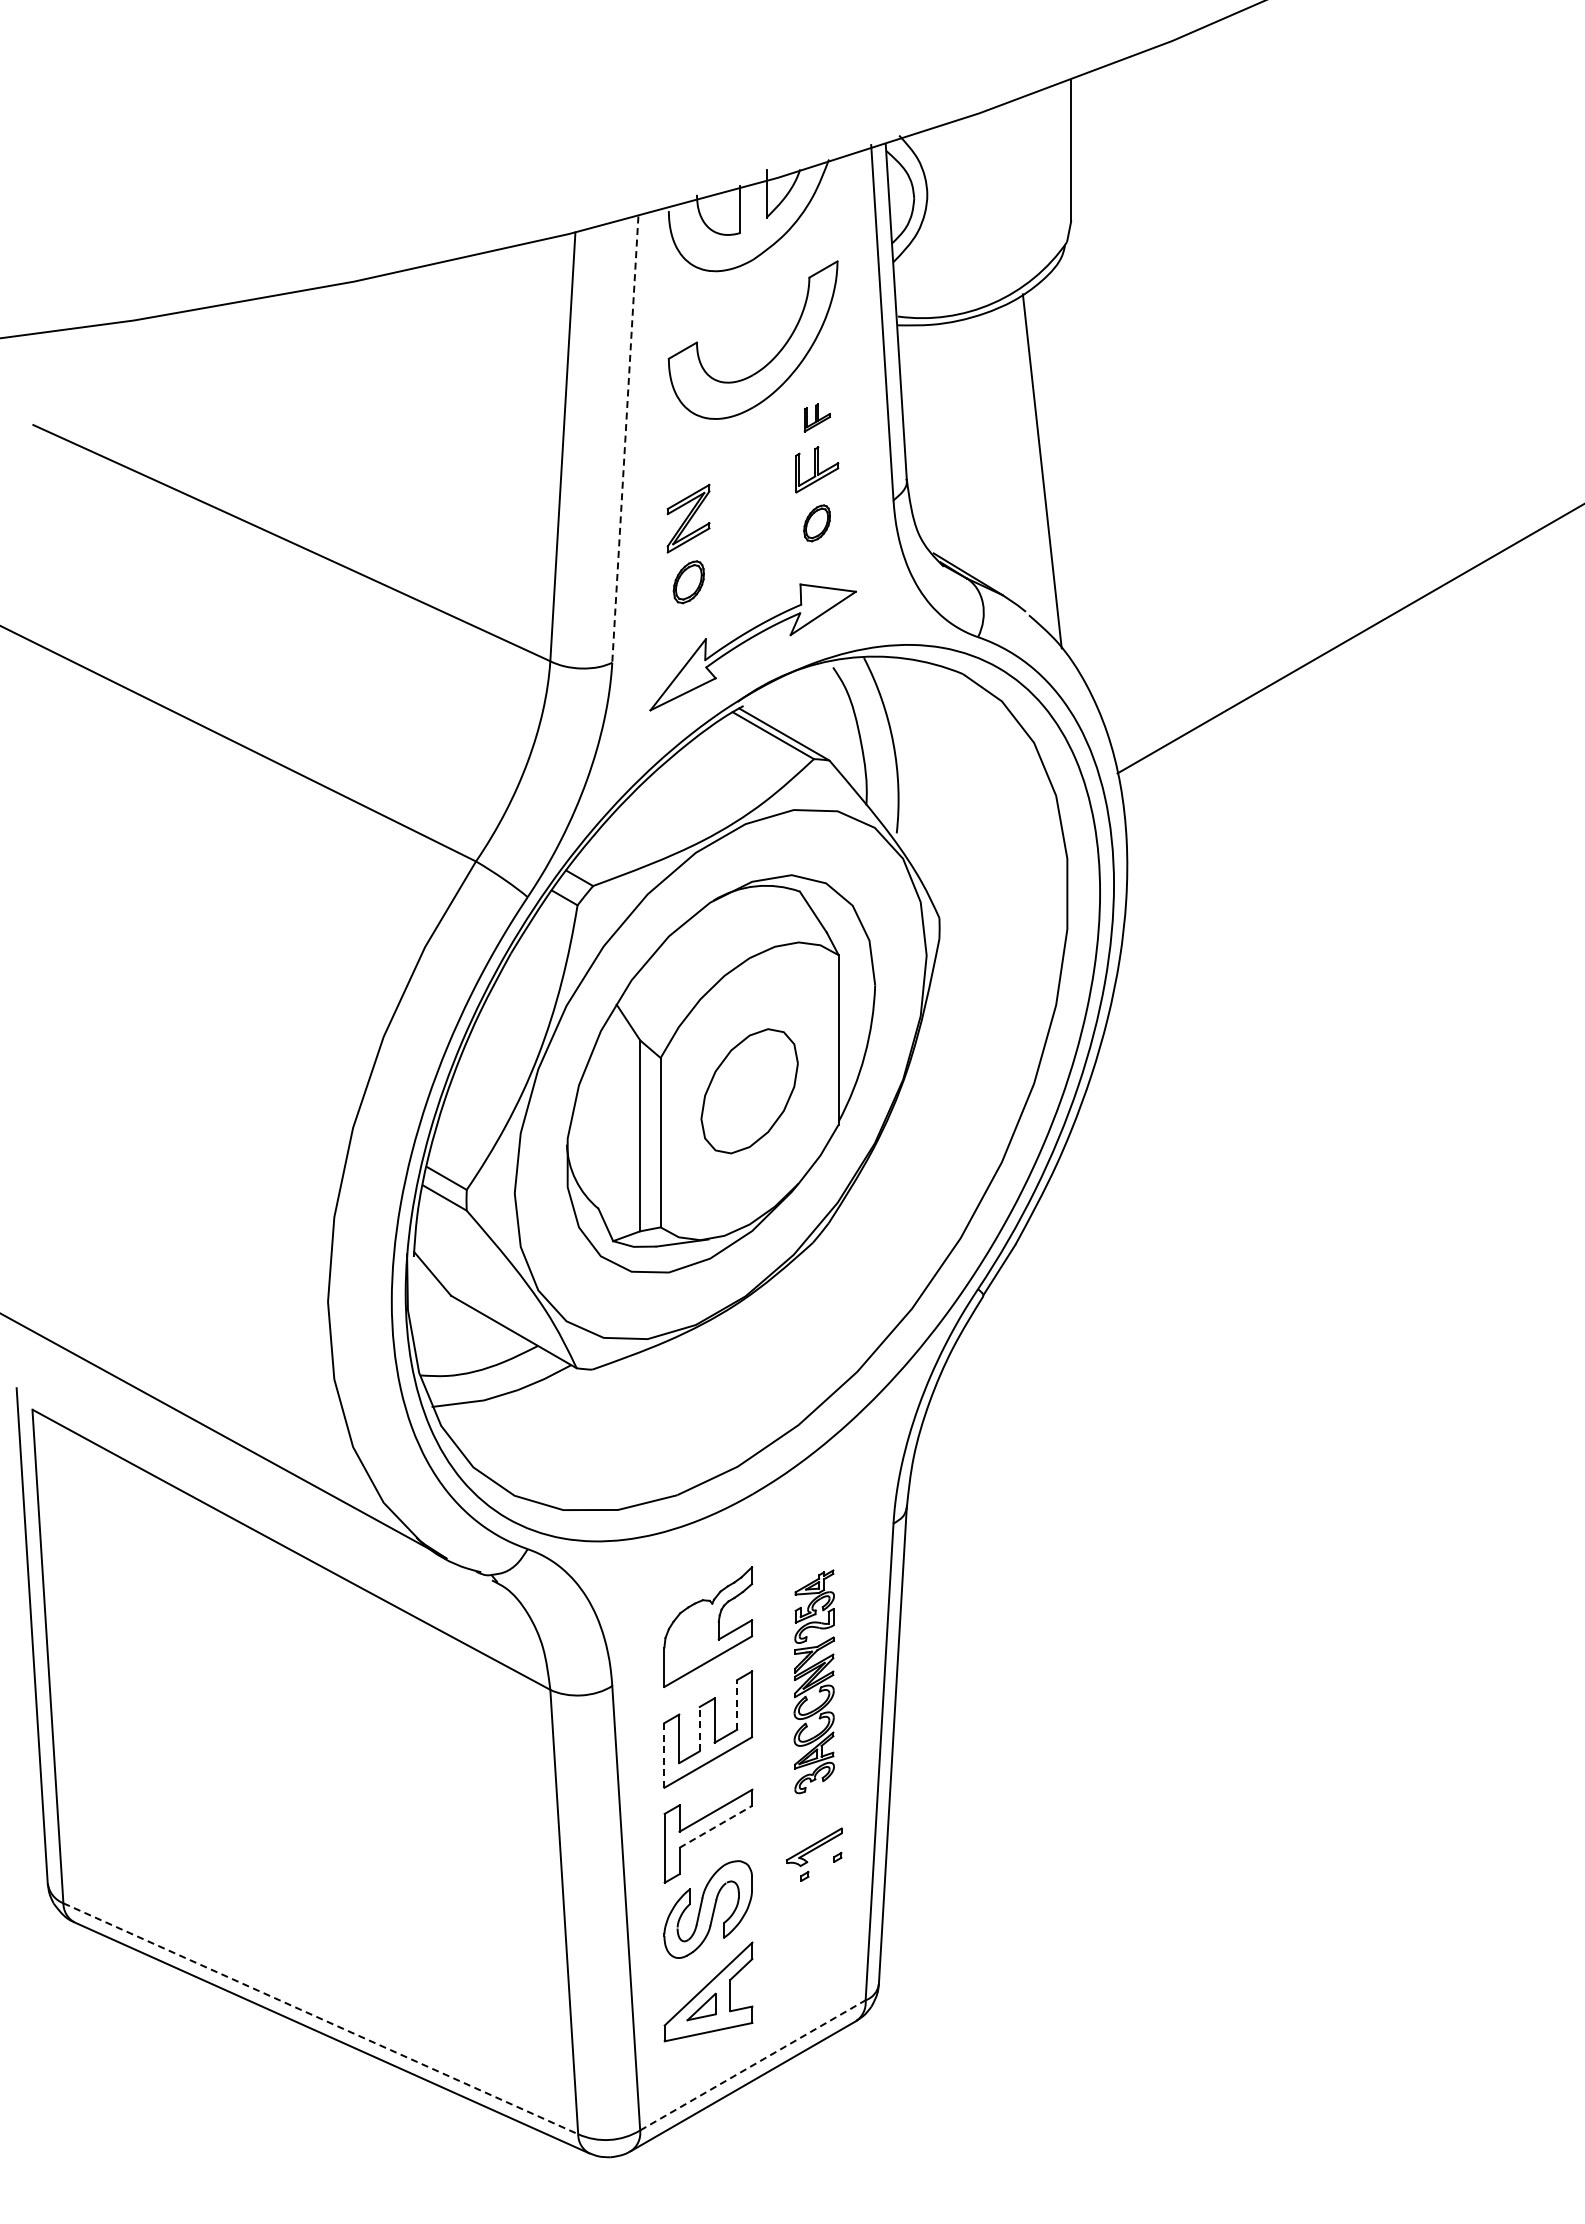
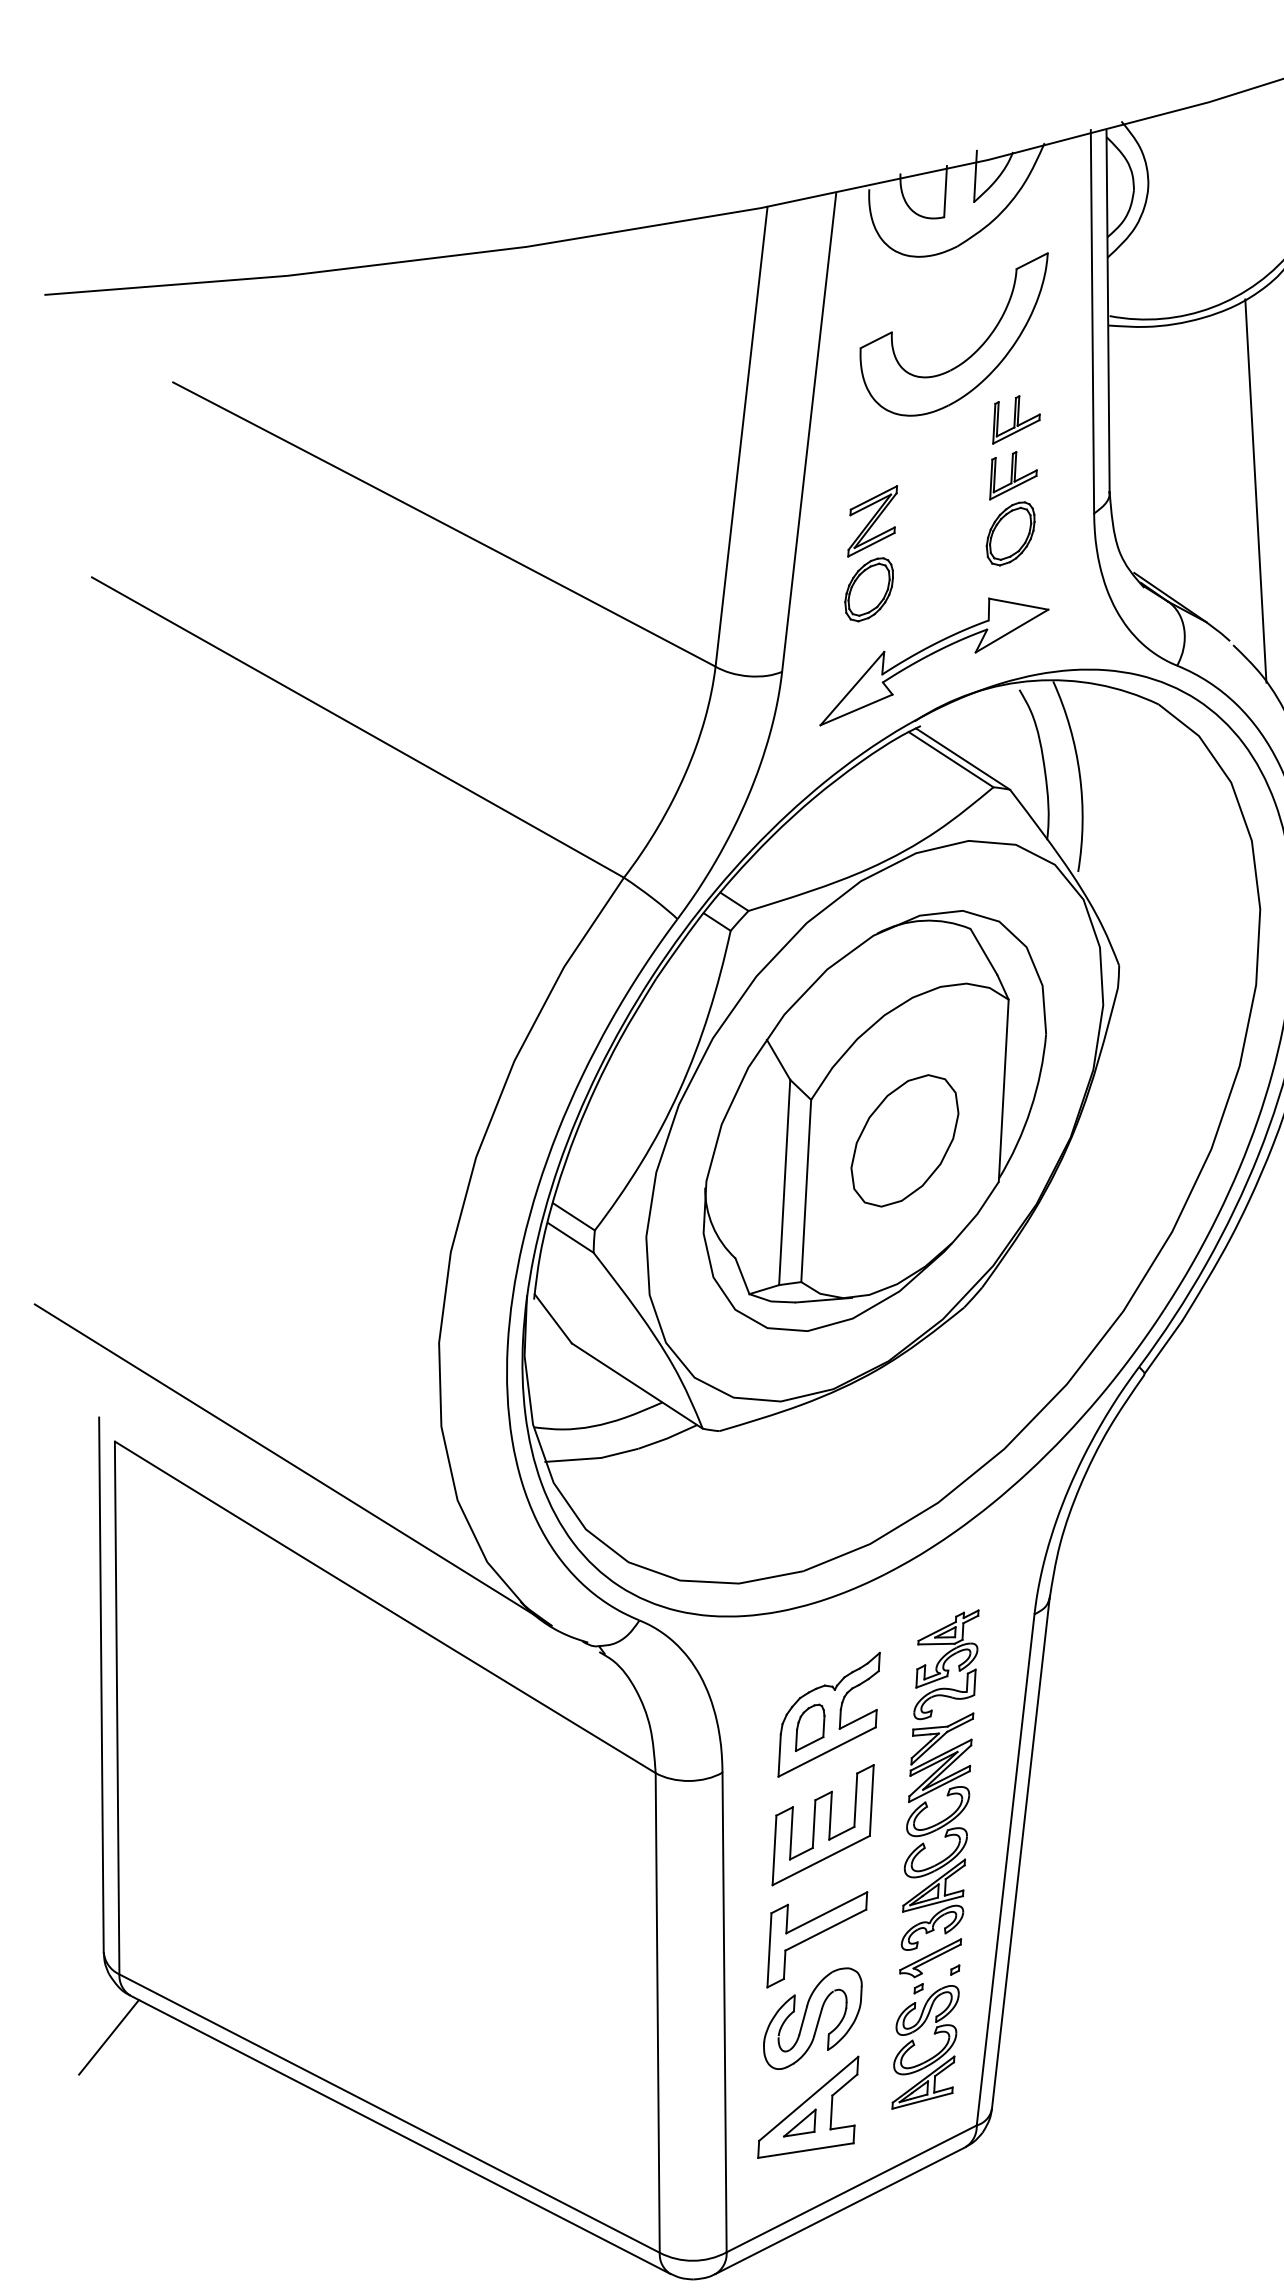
part: (817, 417) -> (1017, 420), size x1.67
line: (625, 440) -> (809, 433), dashed -> solid
part: (816, 523) -> (1009, 533), size x1.67
part: (688, 582) -> (868, 589), size x1.43
part: (691, 1640) -> (810, 1728), added
part: (814, 1681) -> (940, 1779), size x1.43
line: (737, 1704) -> (856, 1799), dashed -> solid
line: (699, 1728) -> (813, 1823), dashed -> solid
line: (664, 1754) -> (774, 1849), dashed -> solid
line: (716, 1826) -> (826, 1929), dashed -> solid
part: (804, 1929) -> (915, 2045), added
line: (56, 1962) -> (108, 2037), added
line: (321, 2018) -> (390, 2113), dashed -> solid
line: (753, 2065) -> (852, 2189), dashed -> solid

